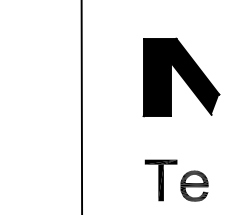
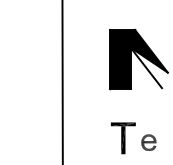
fill: (194, 87) -> (148, 67), removed
part: (194, 185) -> (148, 142), size x0.7

